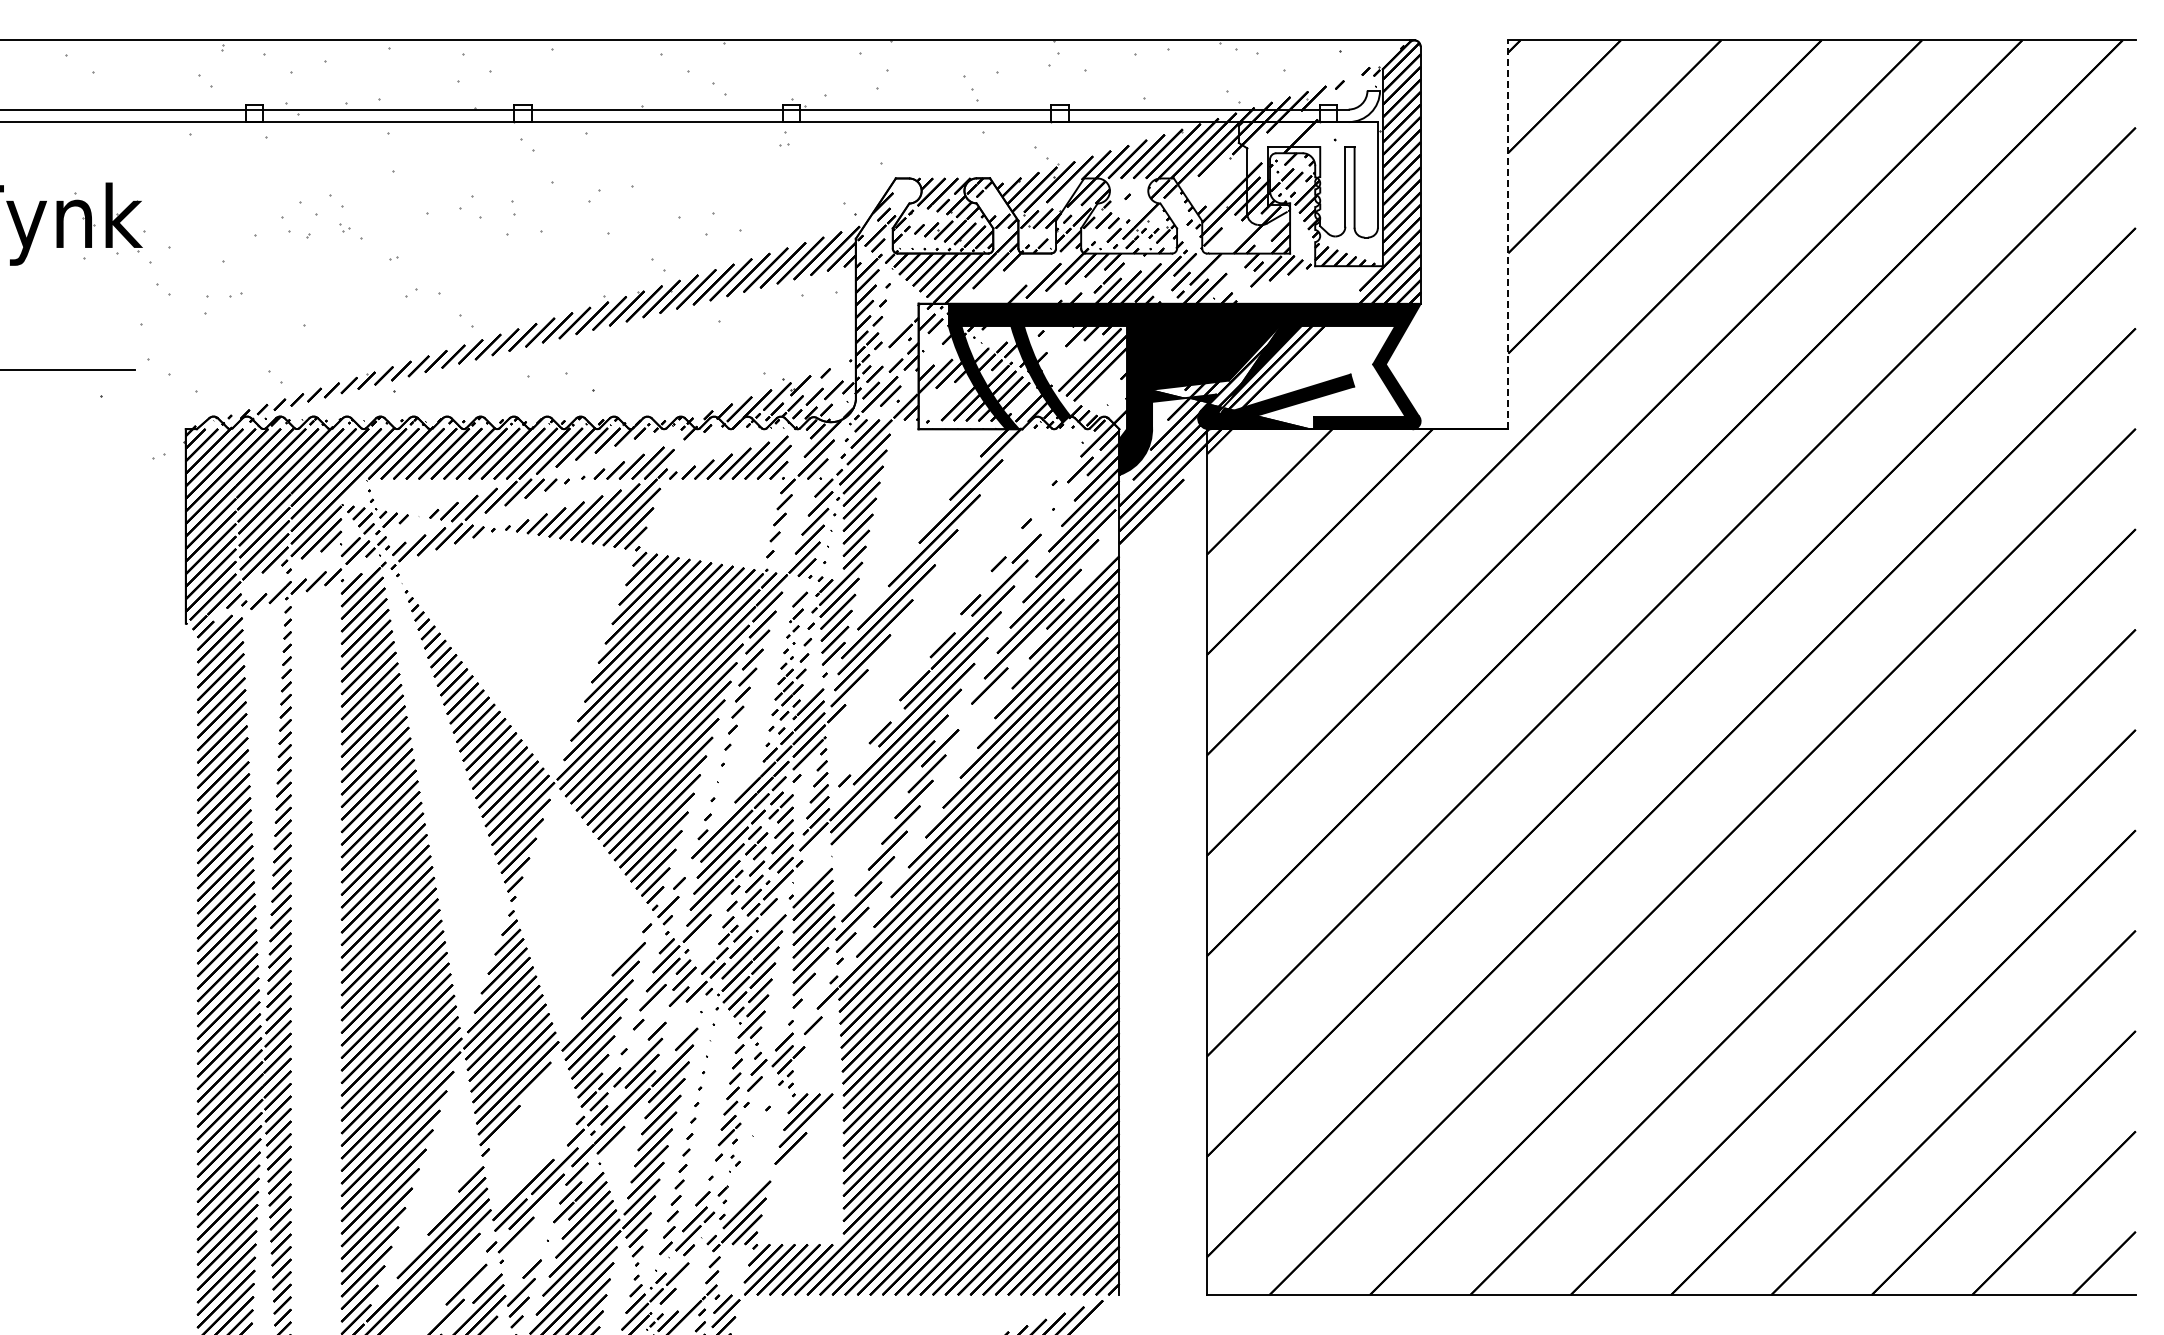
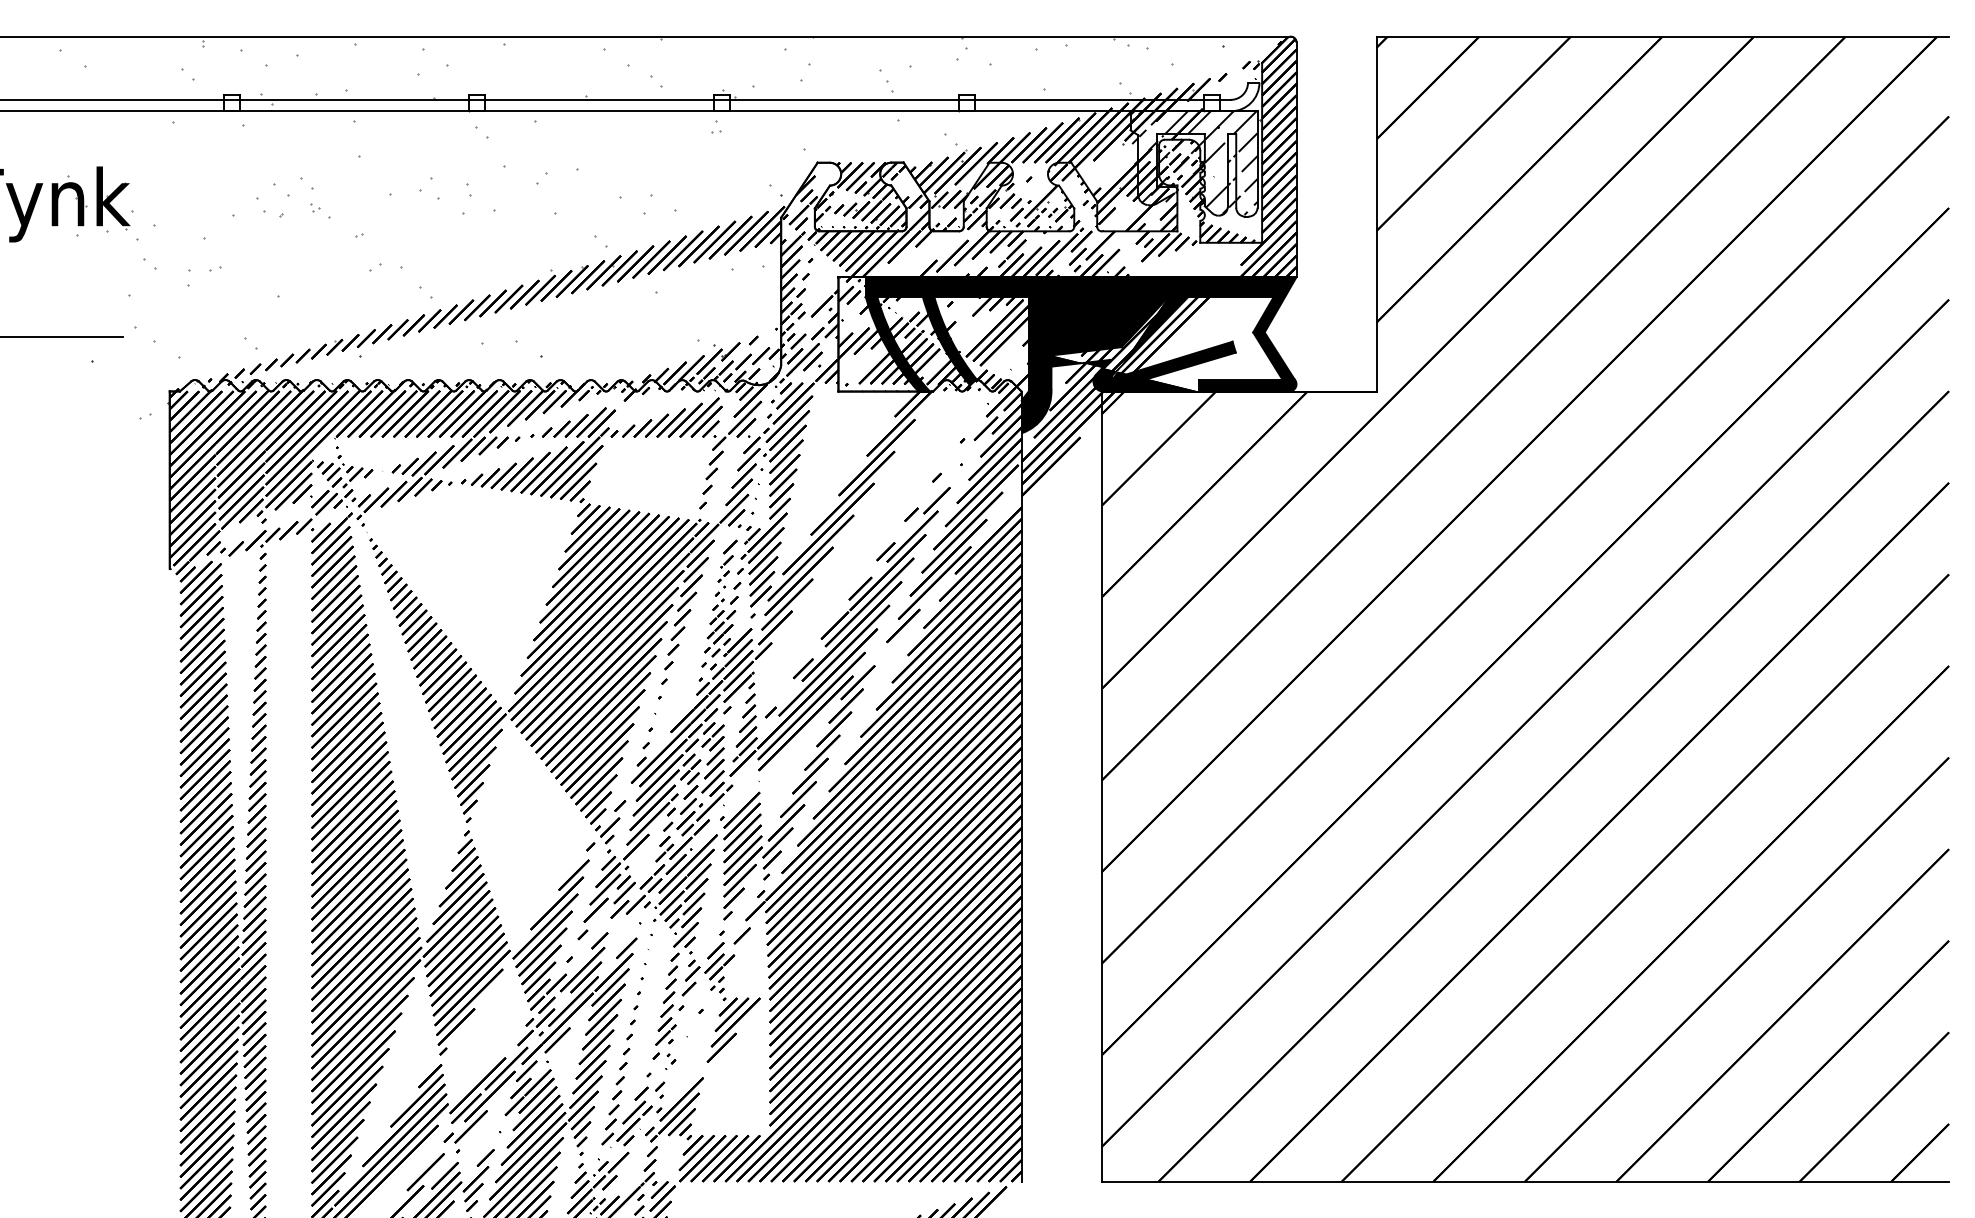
hatch: (1307, 179) -> (1193, 163), added
line: (1508, 234) -> (1376, 213), dashed -> solid

